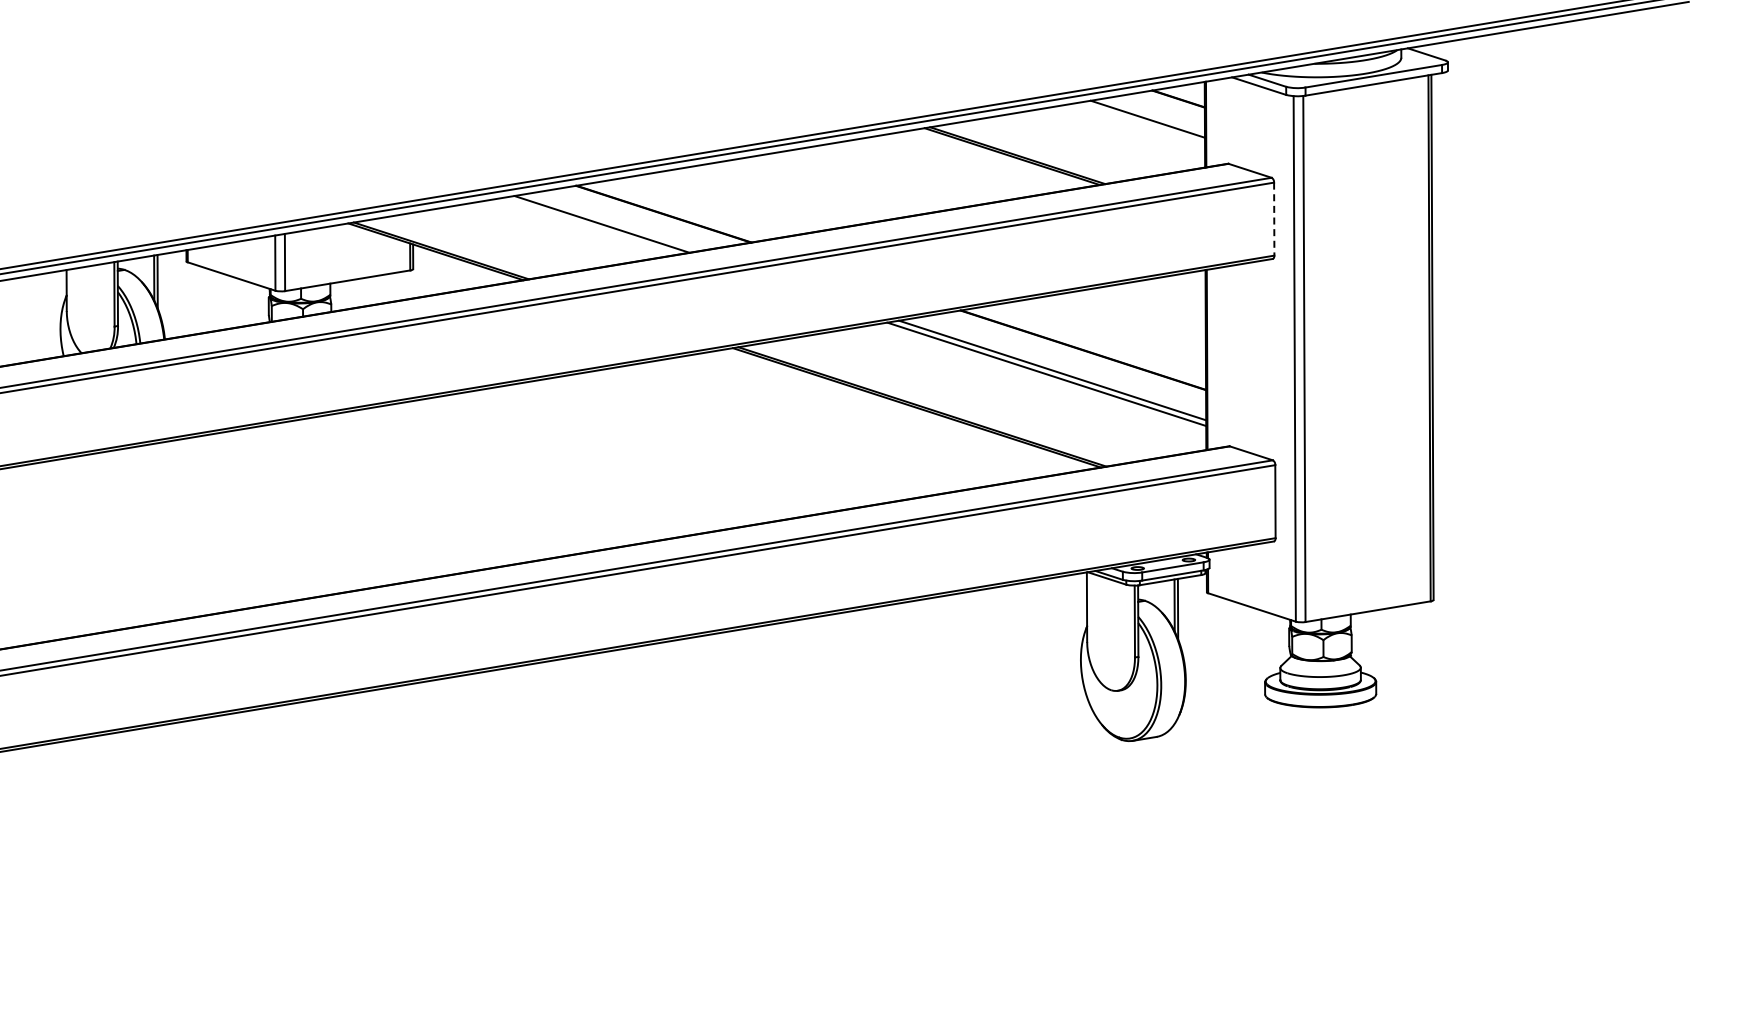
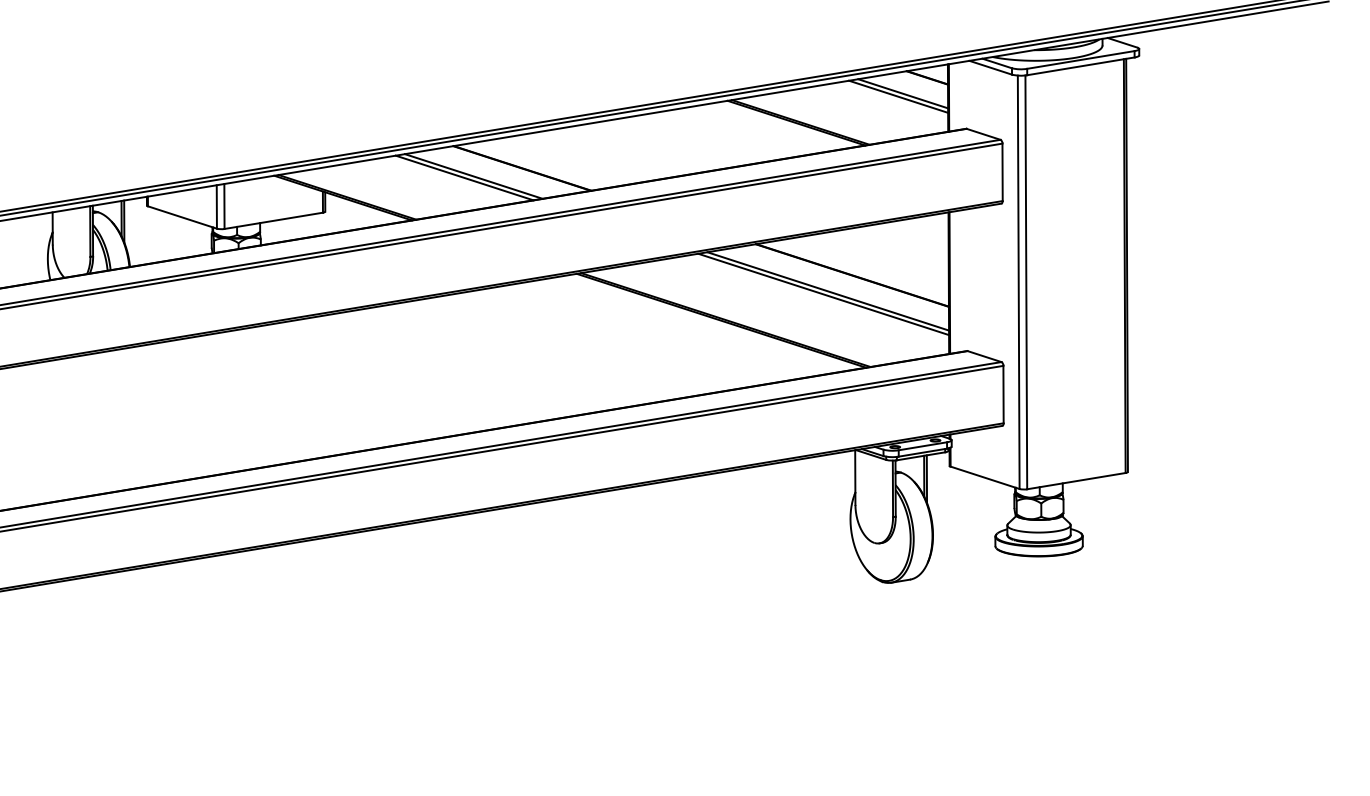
line: (1142, 122) -> (898, 96), added
line: (1274, 219) -> (1002, 172), dashed -> solid
line: (589, 225) -> (463, 177), added

